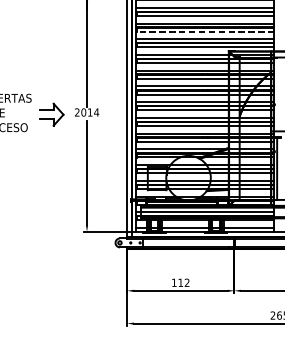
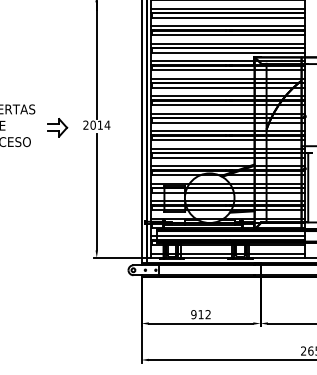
line: (205, 31) -> (228, 35), dashed -> solid
part: (51, 114) -> (57, 127), size x0.71
text: (173, 282) -> (193, 314), 112 -> 912

